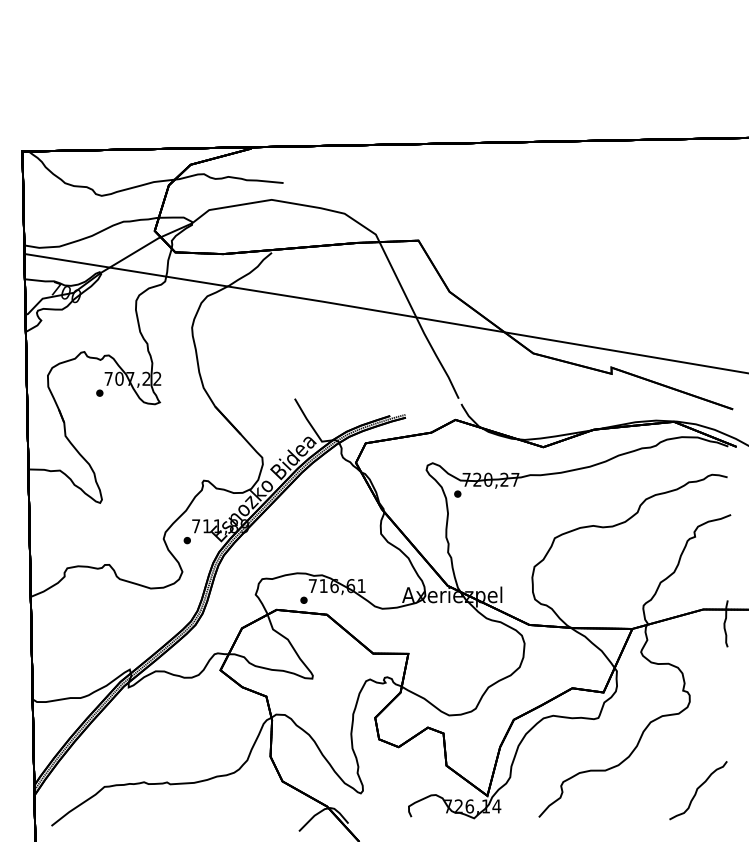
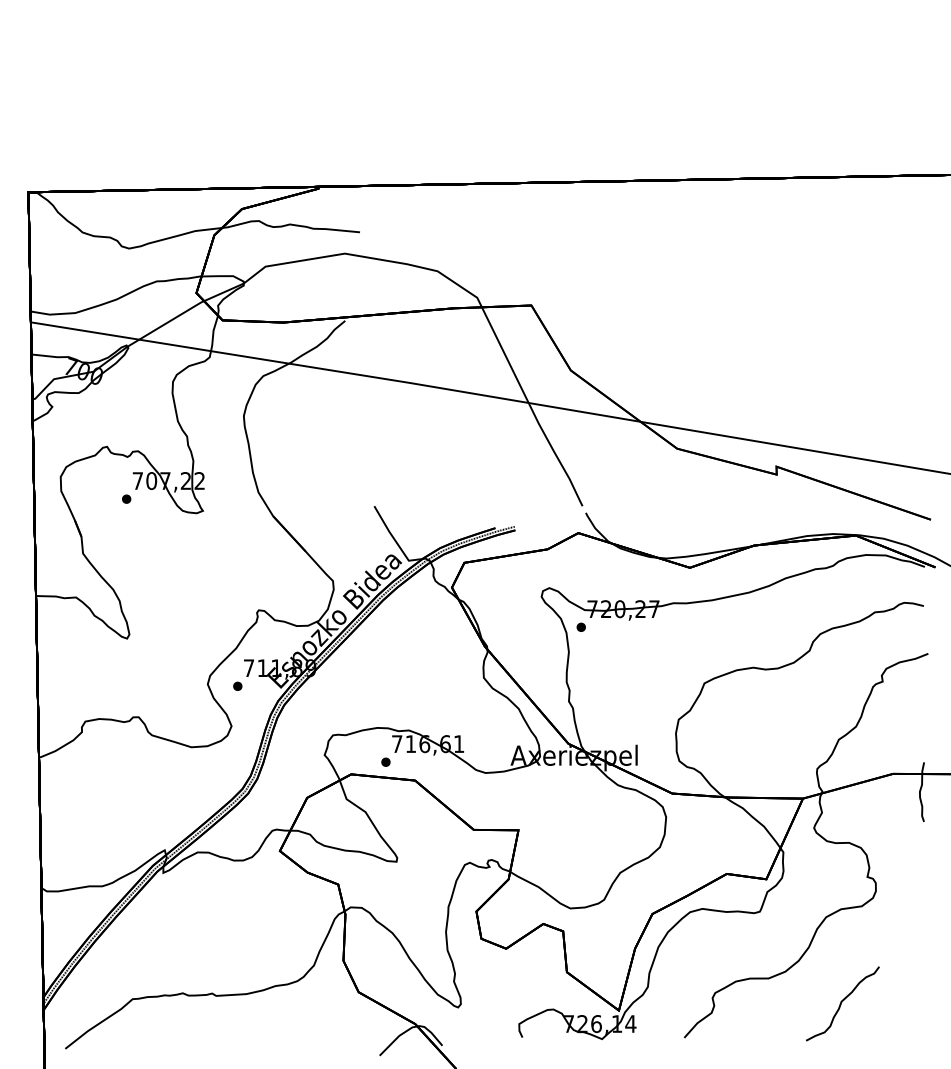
curve: (698, 789) -> (842, 1002), moved

